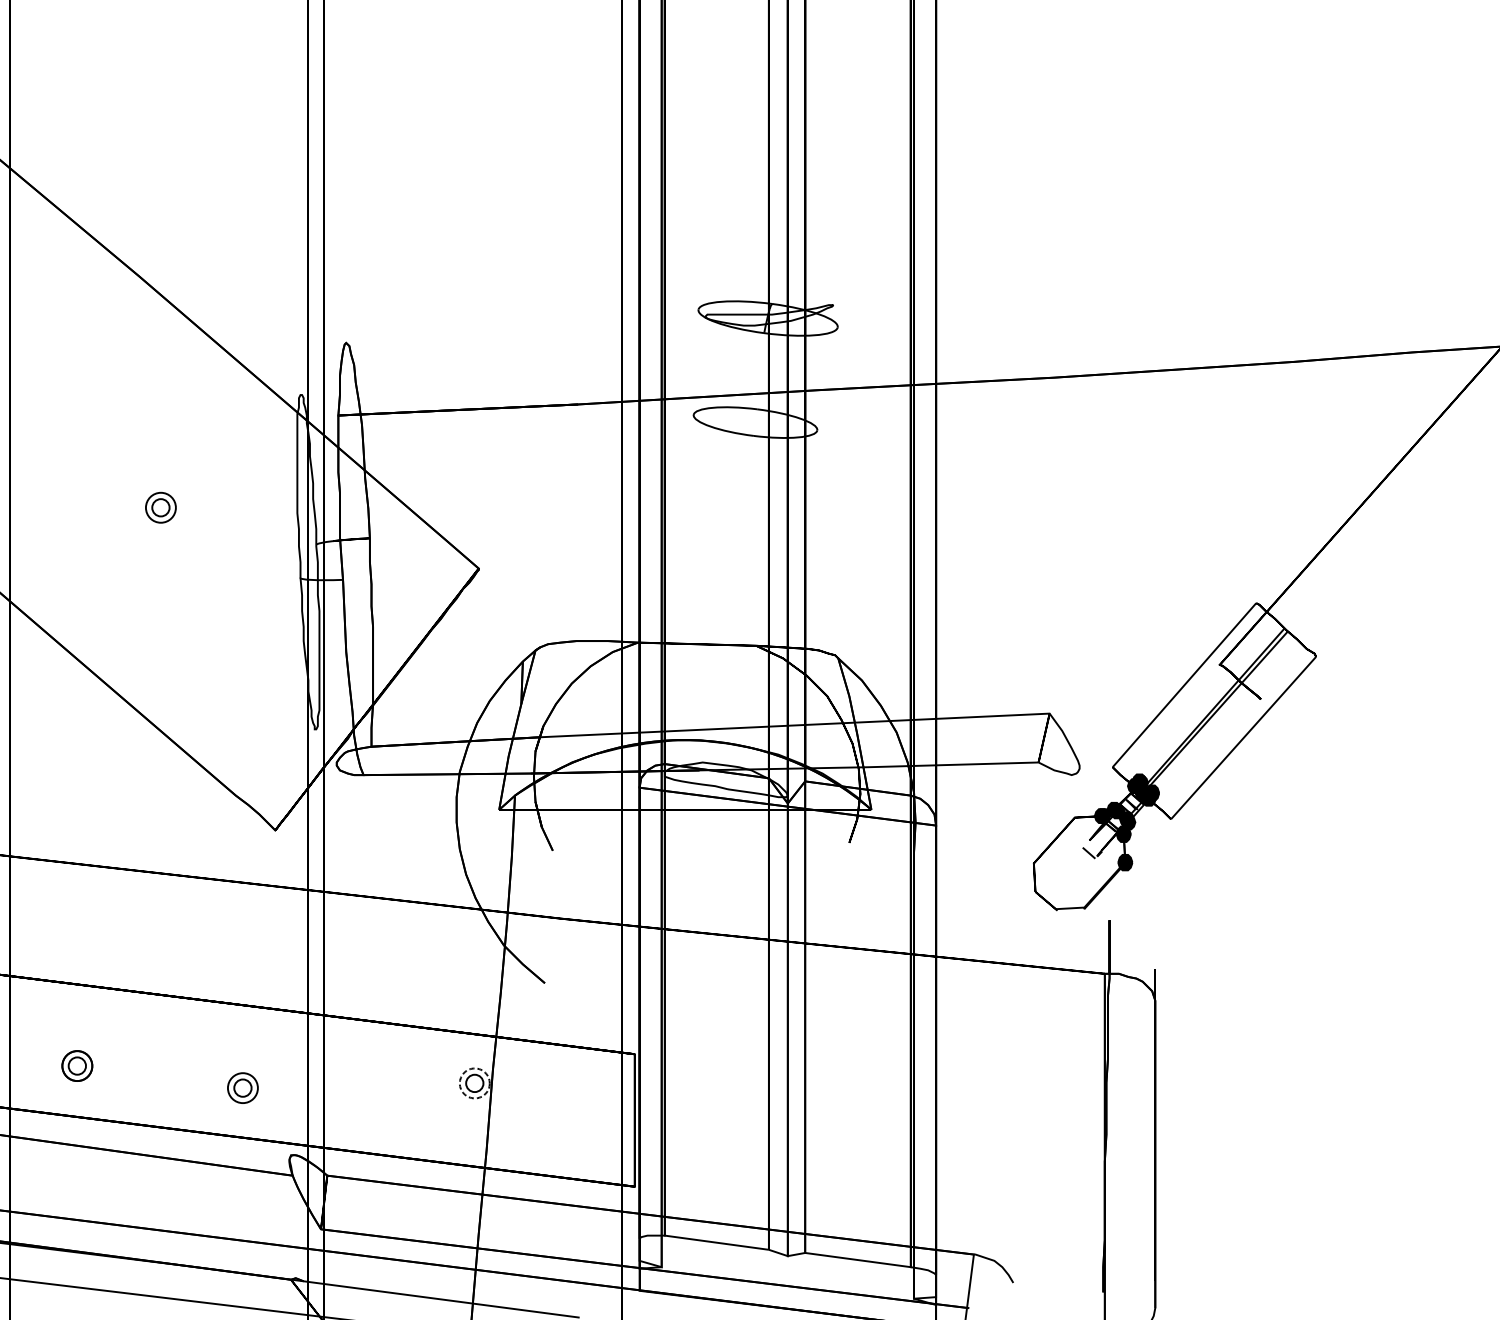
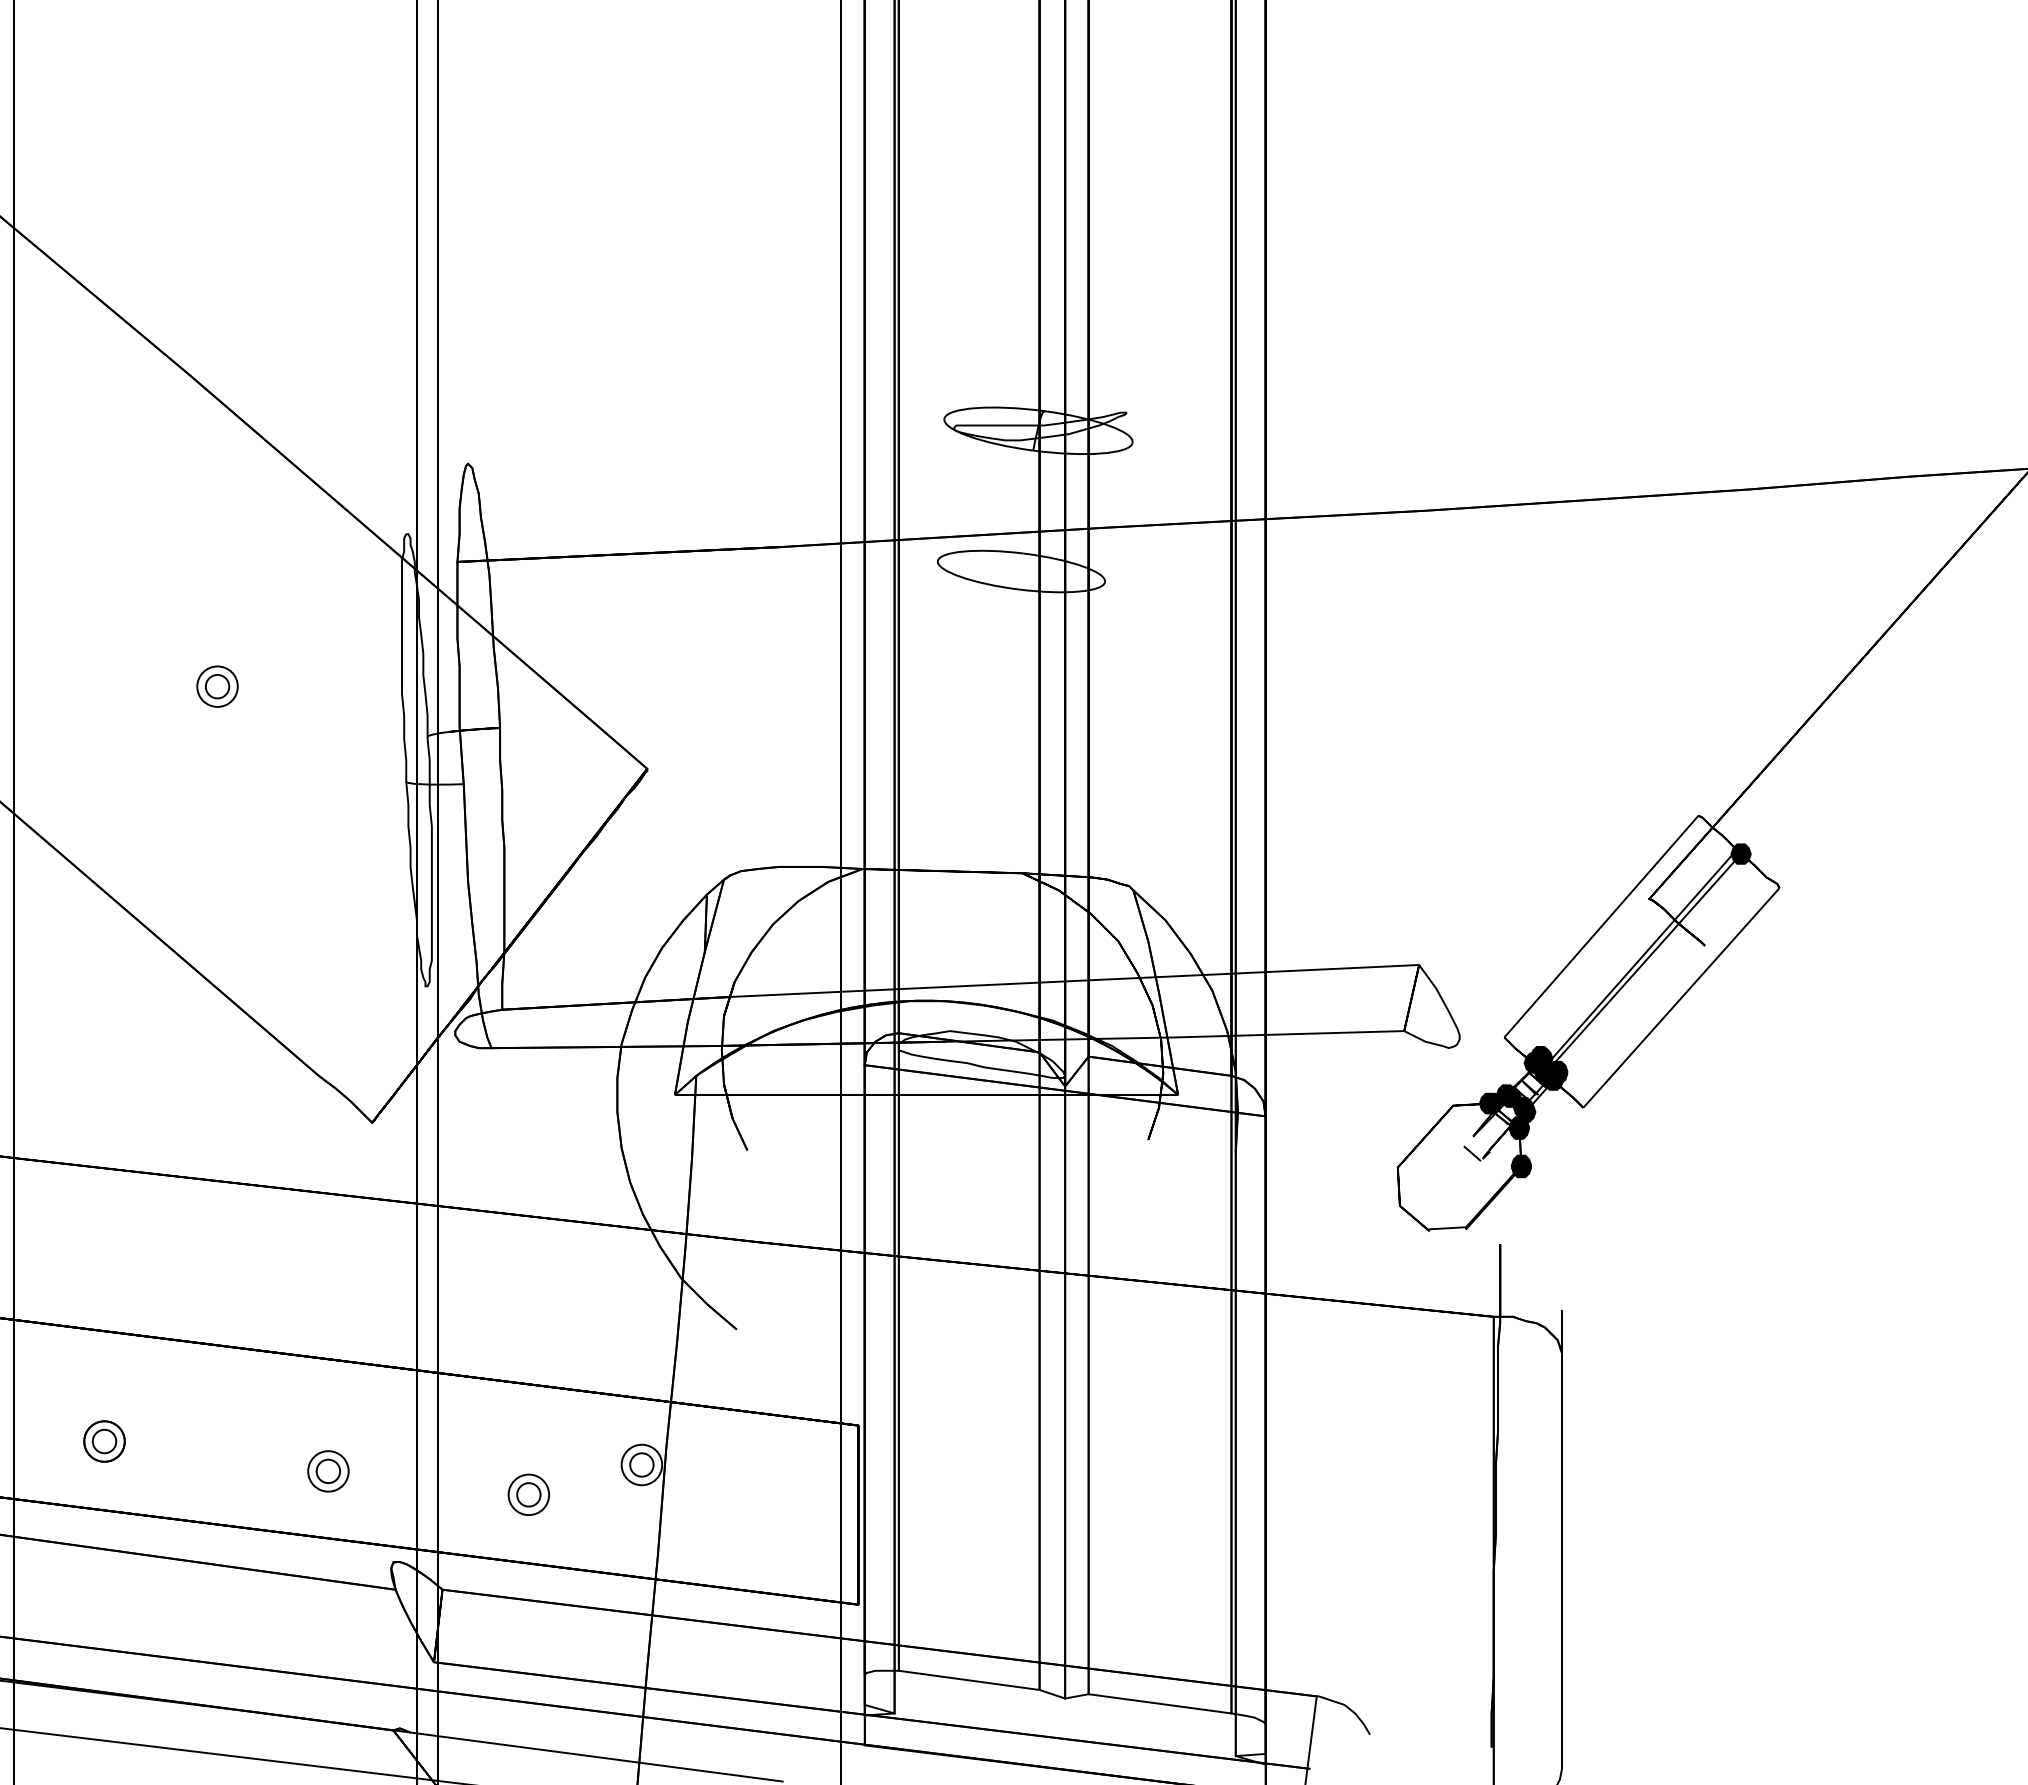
fill: (1287, 631) -> (1740, 853), added
circle: (474, 1083) -> (641, 1464), dashed -> solid
part: (390, 1105) -> (528, 1494), added

